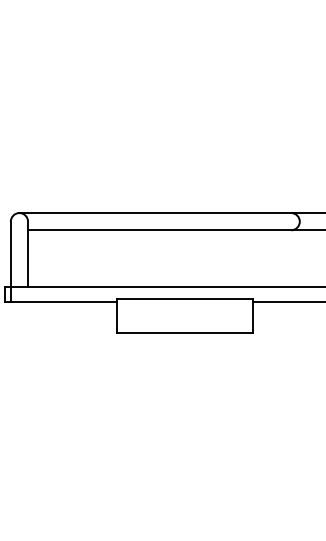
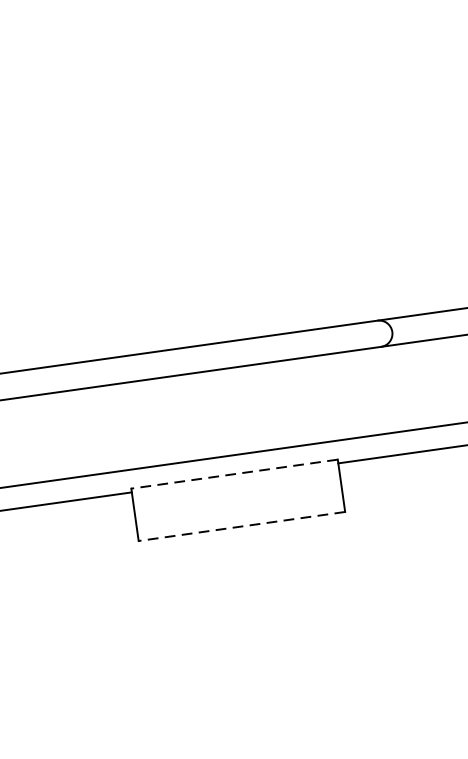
line: (185, 299) -> (235, 474), solid -> dashed
line: (185, 333) -> (242, 526), solid -> dashed

